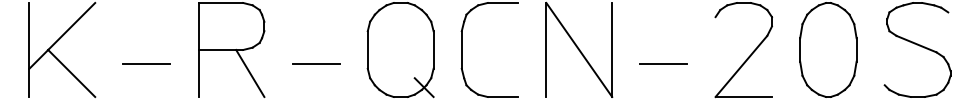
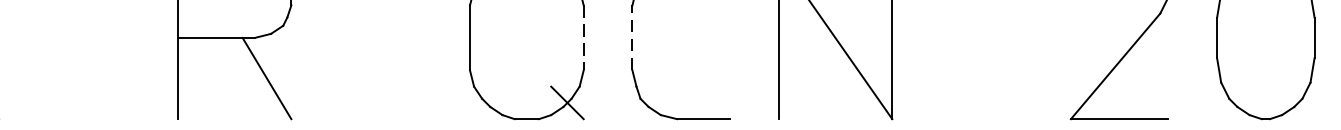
line: (433, 50) -> (583, 38), solid -> dashed
line: (461, 50) -> (631, 38), solid -> dashed
line: (316, 63) -> (381, 61), removed
line: (663, 63) -> (980, 61), removed
line: (146, 64) -> (87, 62), removed

